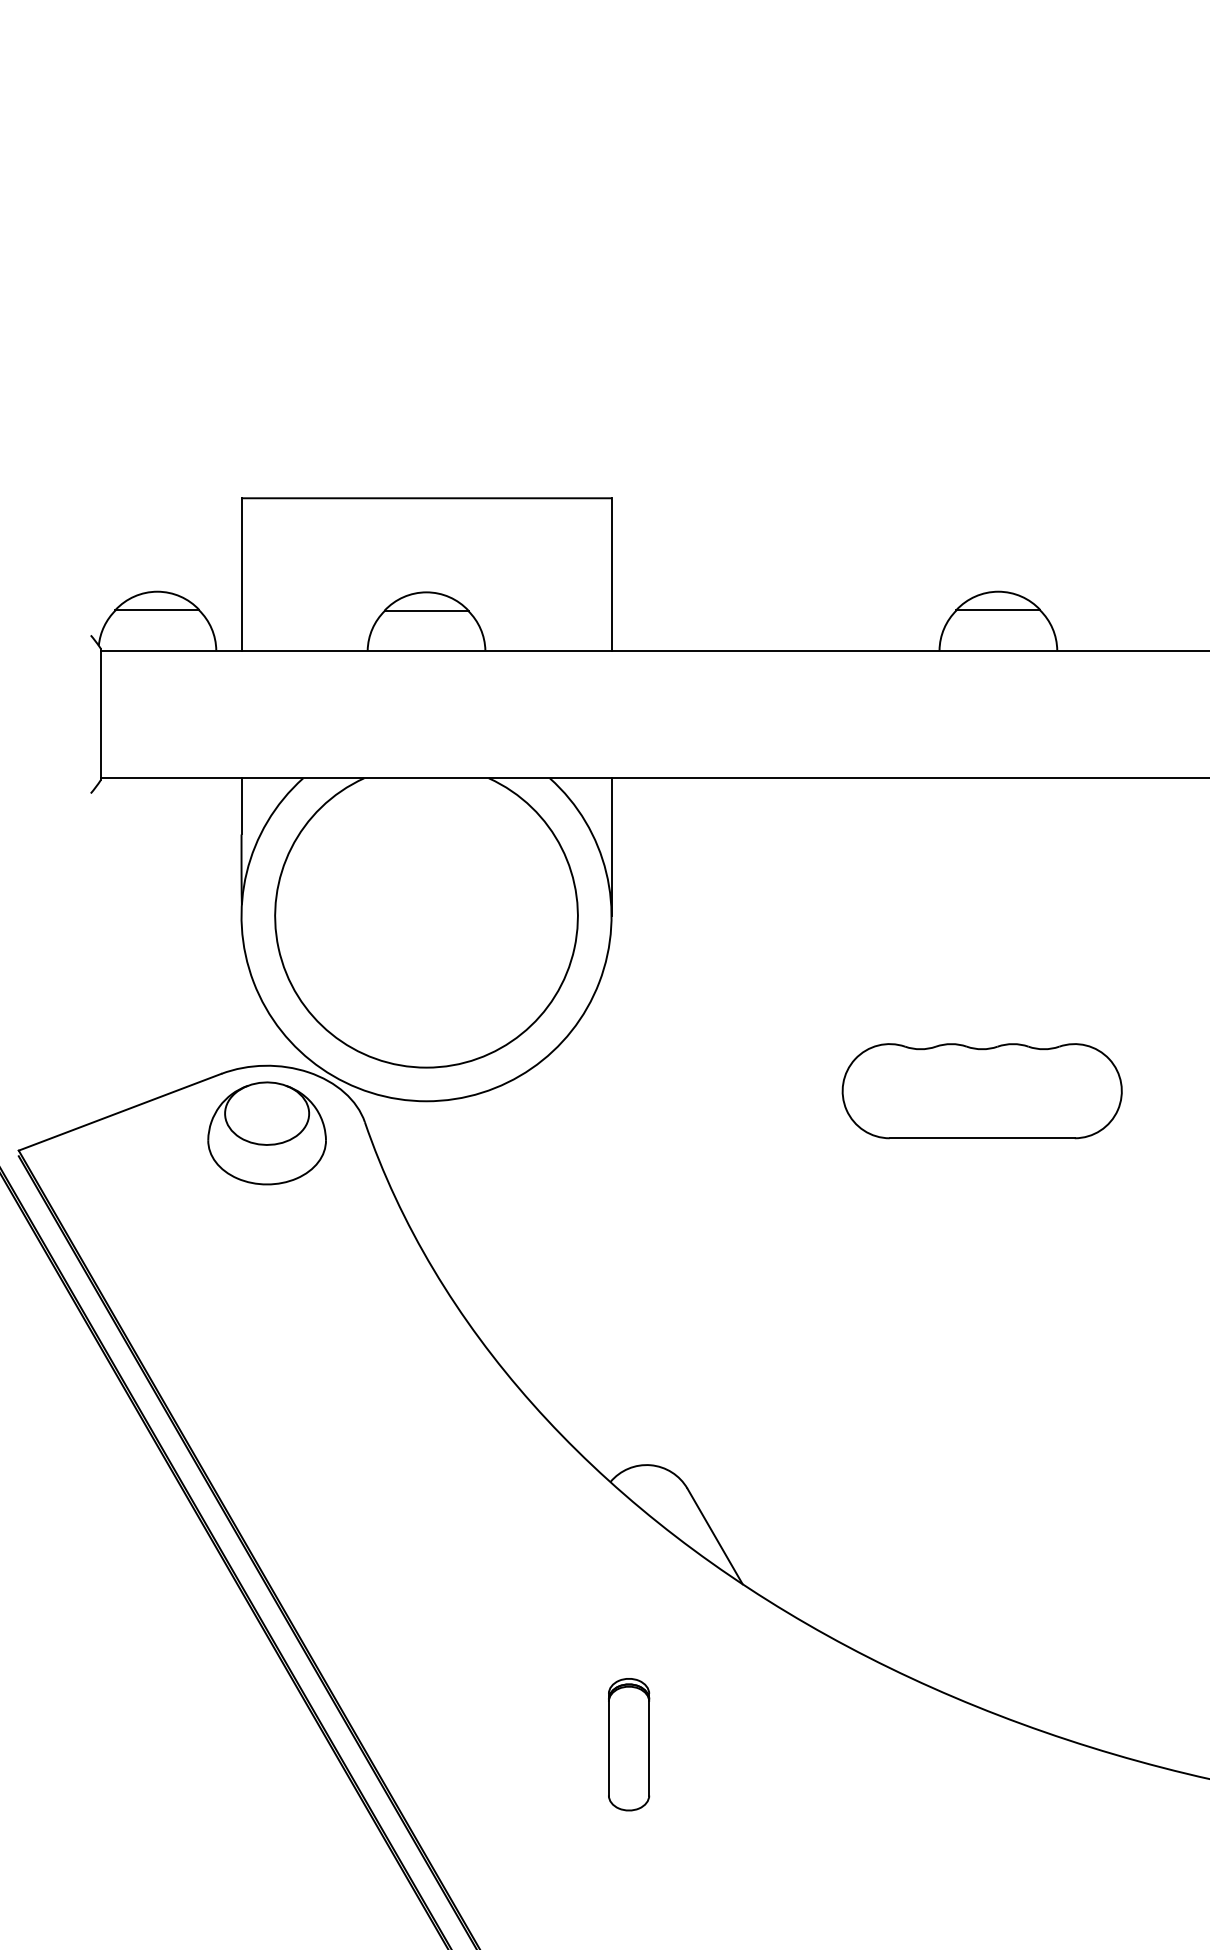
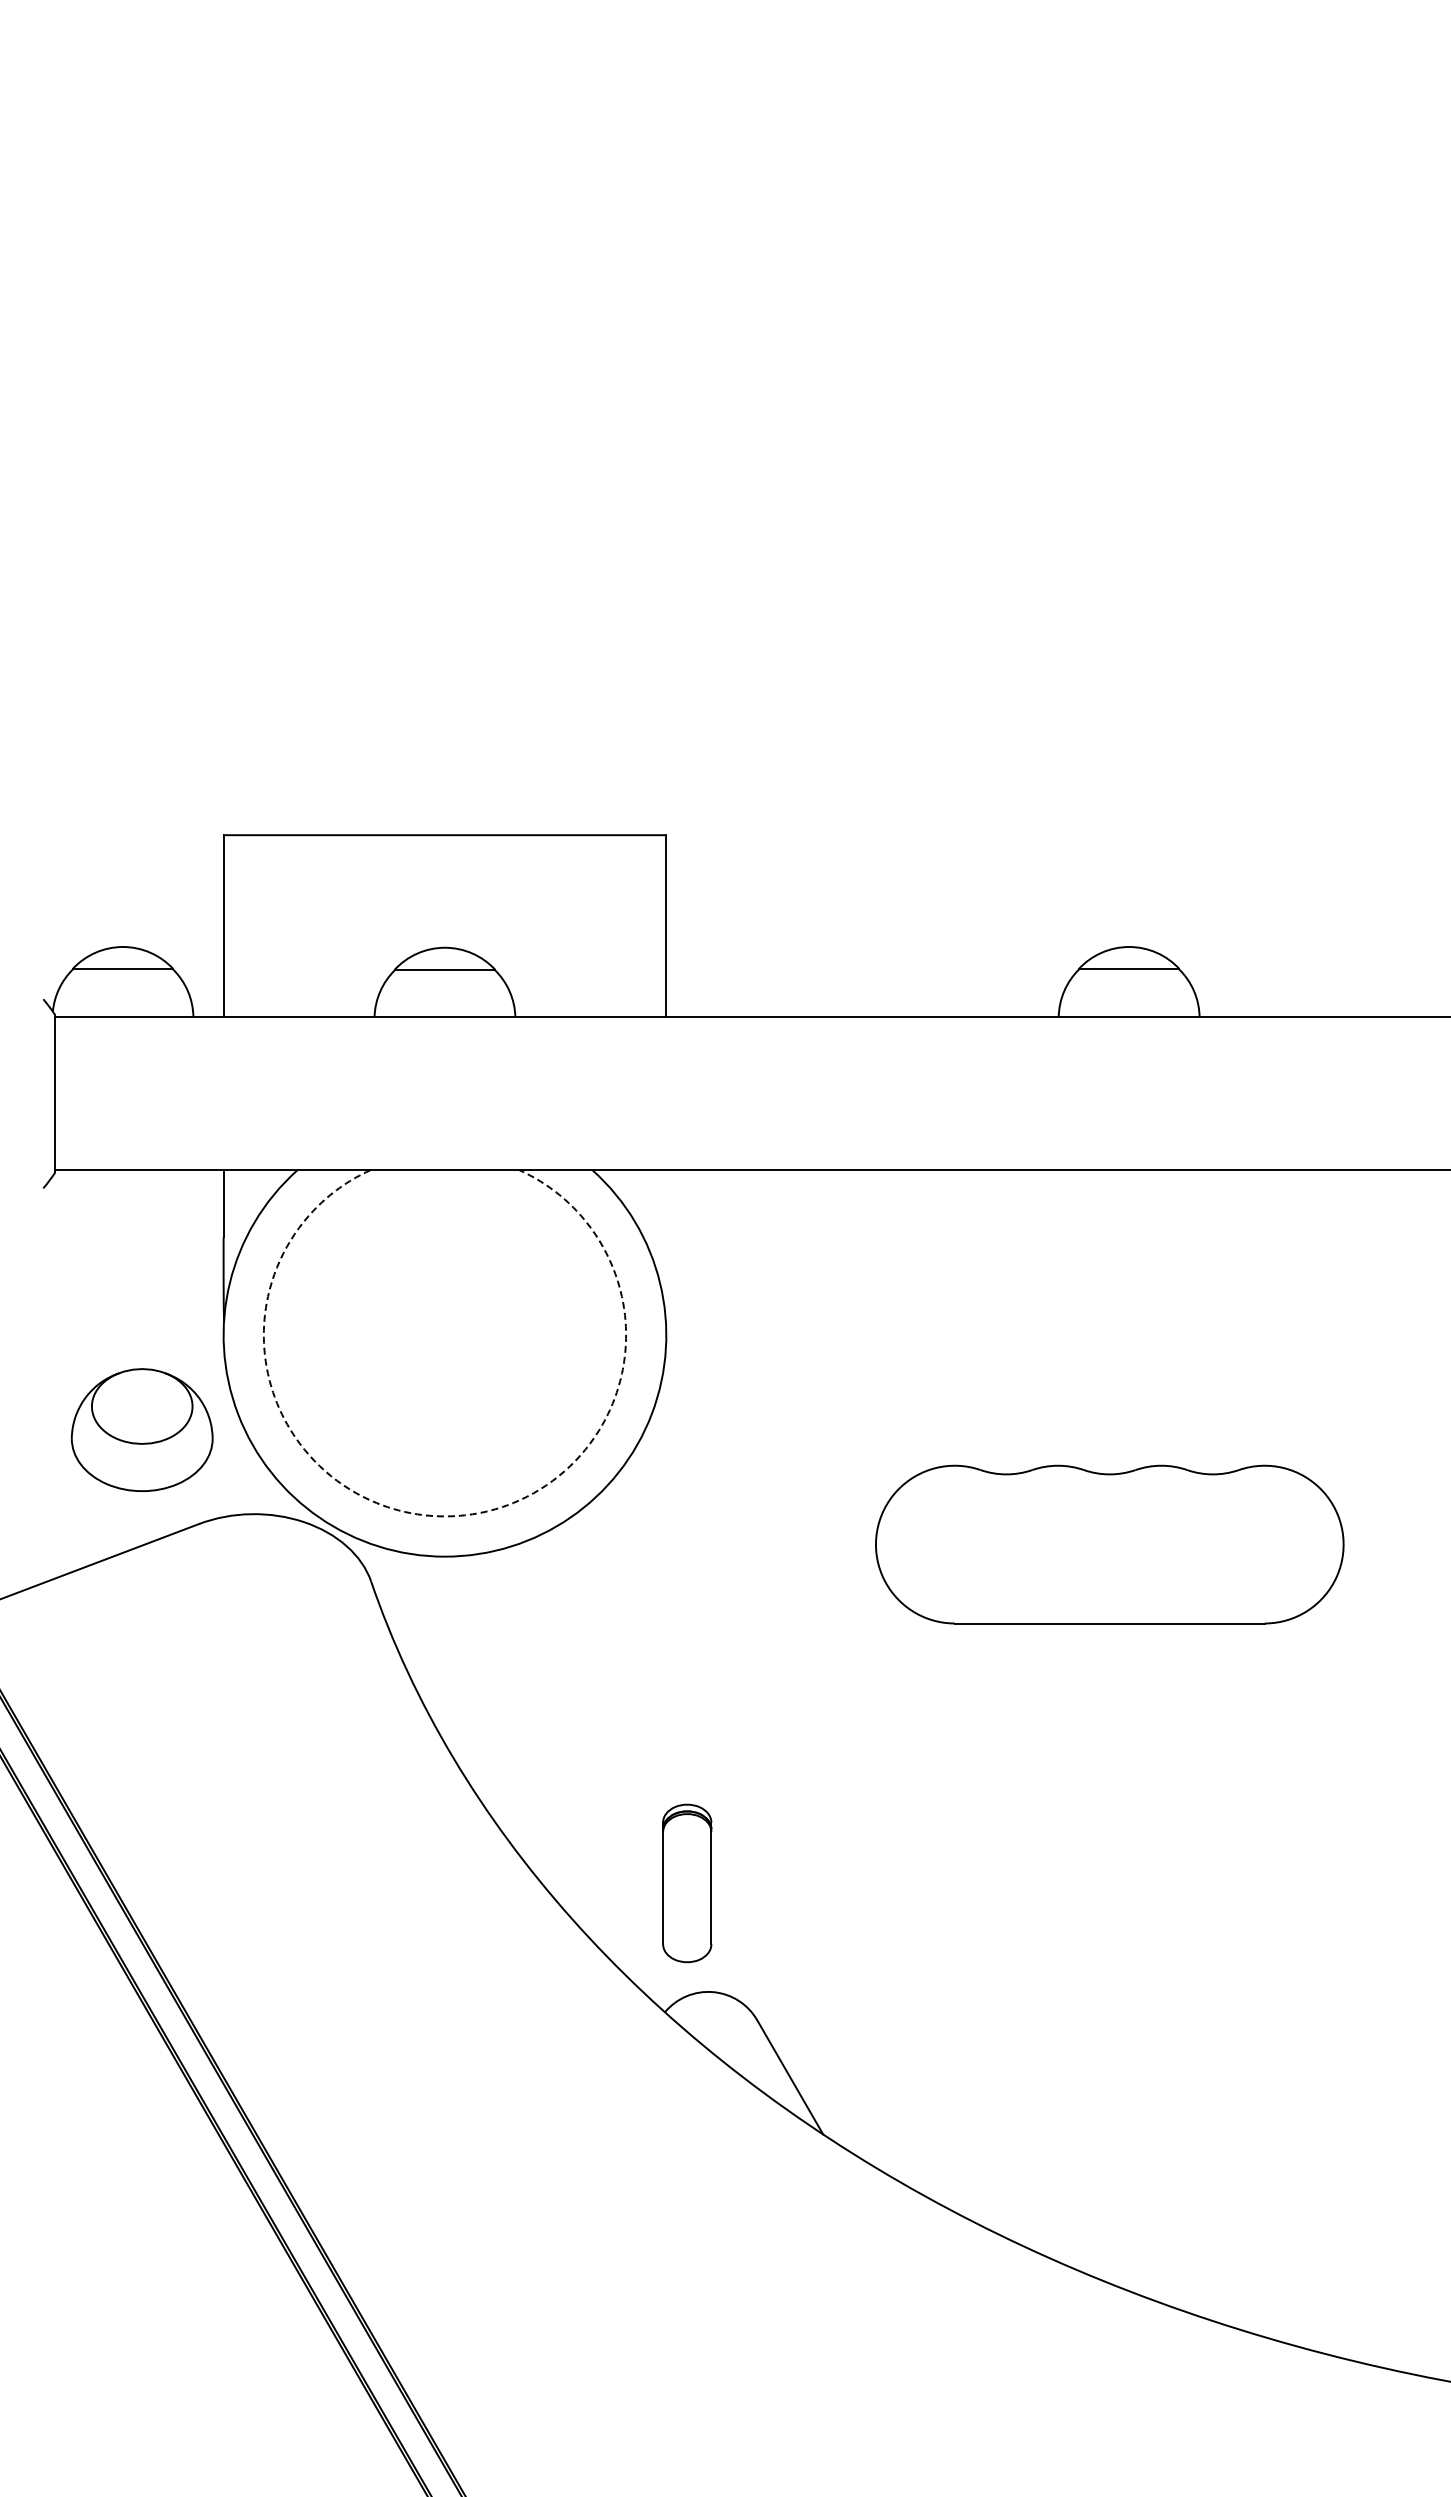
line: (611, 847) -> (666, 1252), removed
arc: (426, 1067) -> (444, 1516), solid -> dashed
part: (981, 1091) -> (1109, 1544), size x1.4
part: (266, 1132) -> (141, 1429), moved
part: (629, 1744) -> (687, 1883), moved

